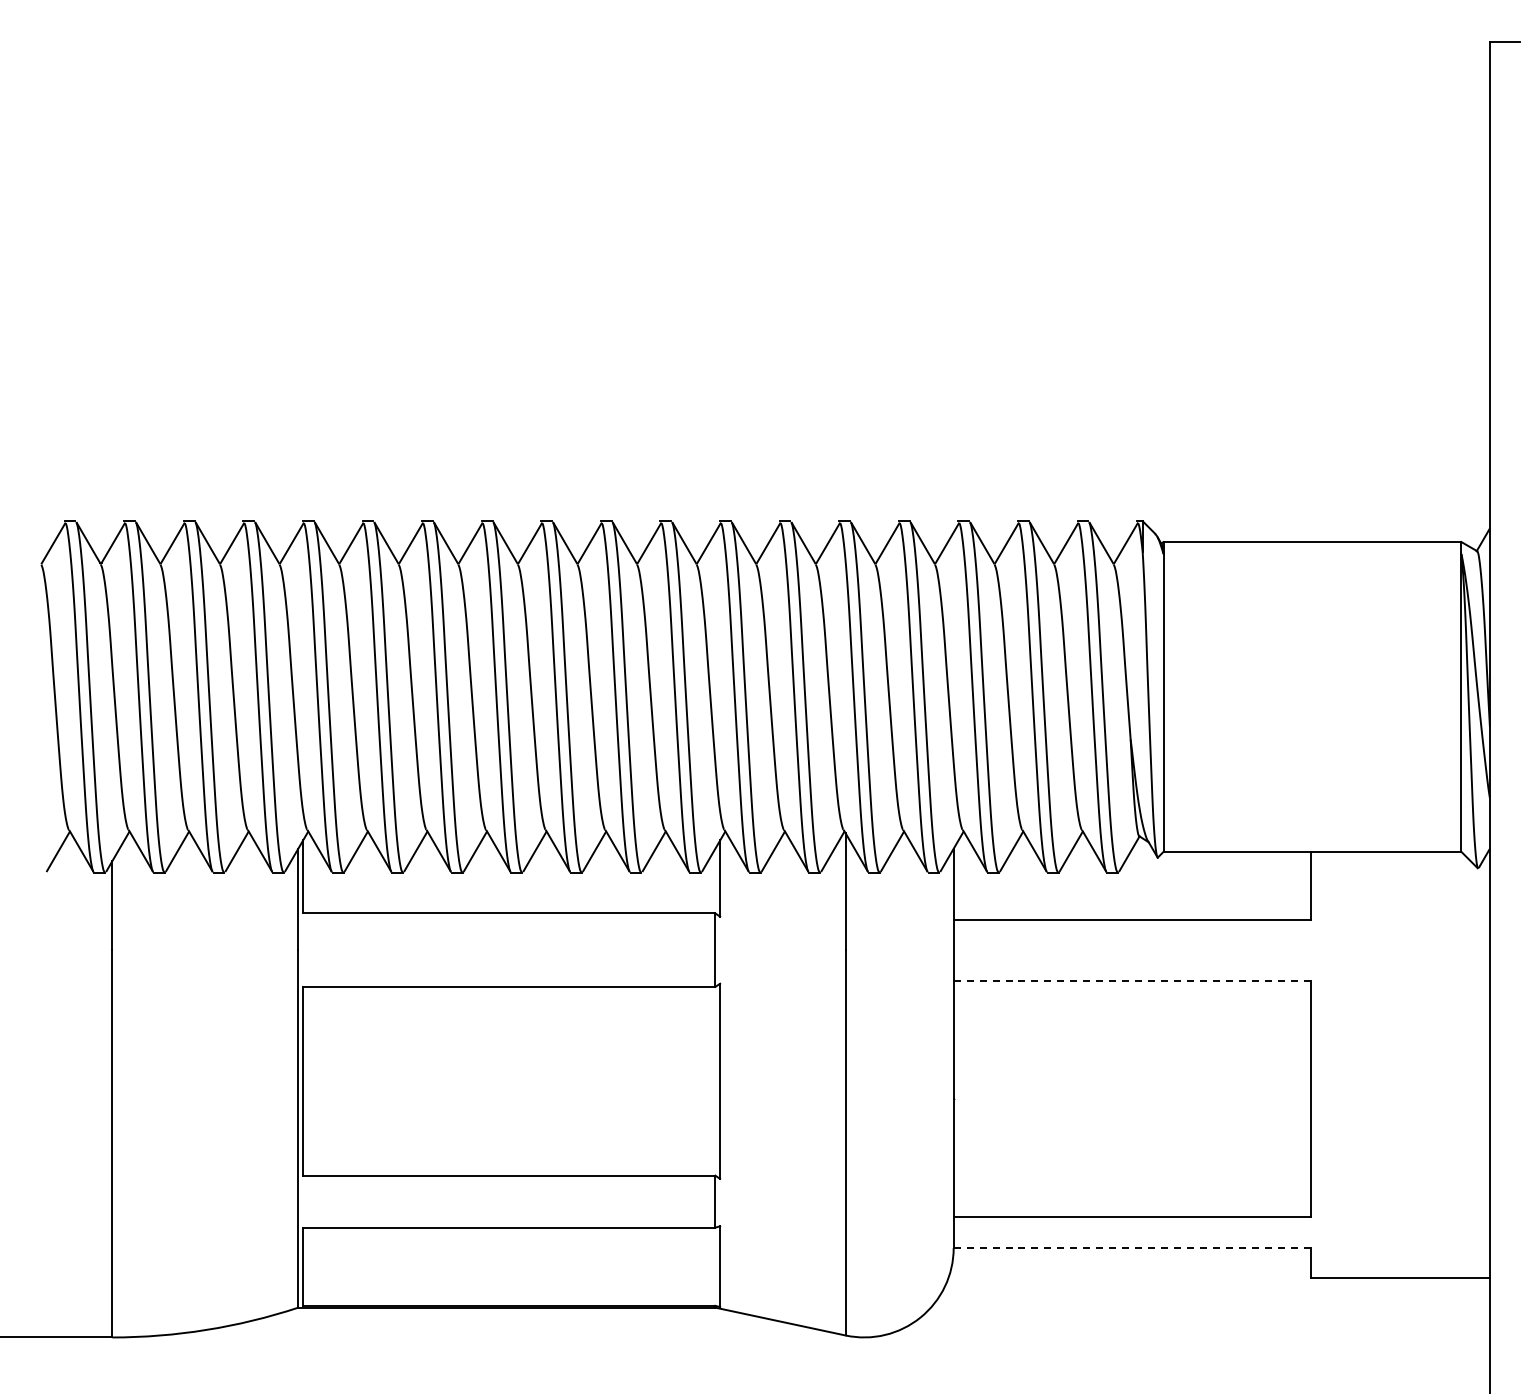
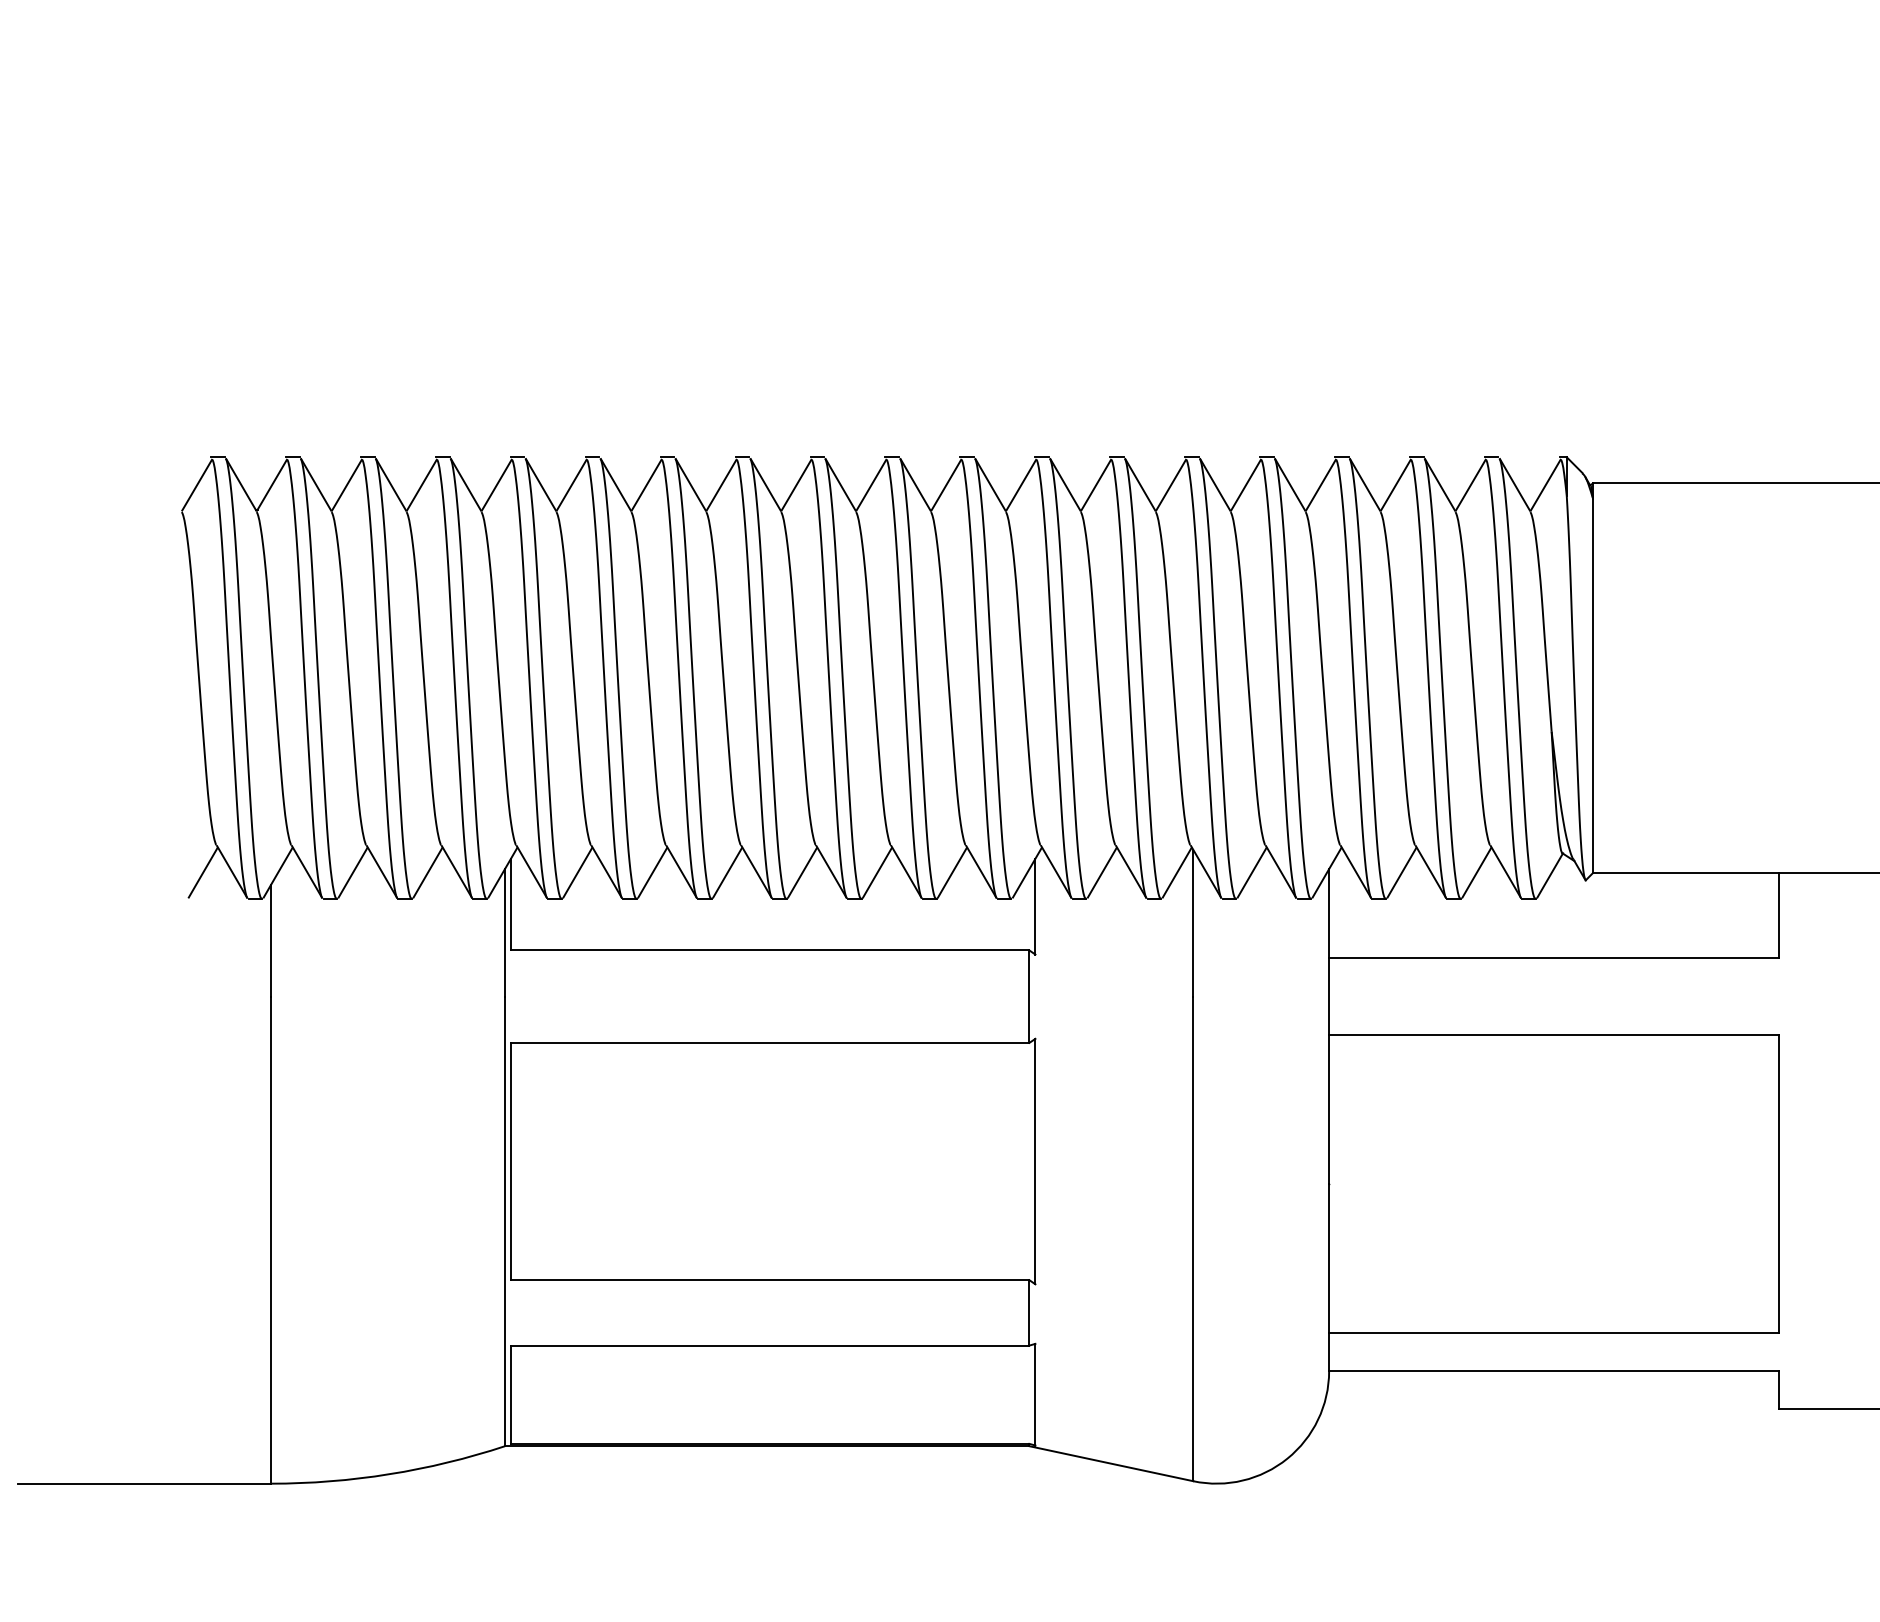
line: (1132, 980) -> (1553, 1034), dashed -> solid
line: (1132, 1248) -> (1553, 1371), dashed -> solid

